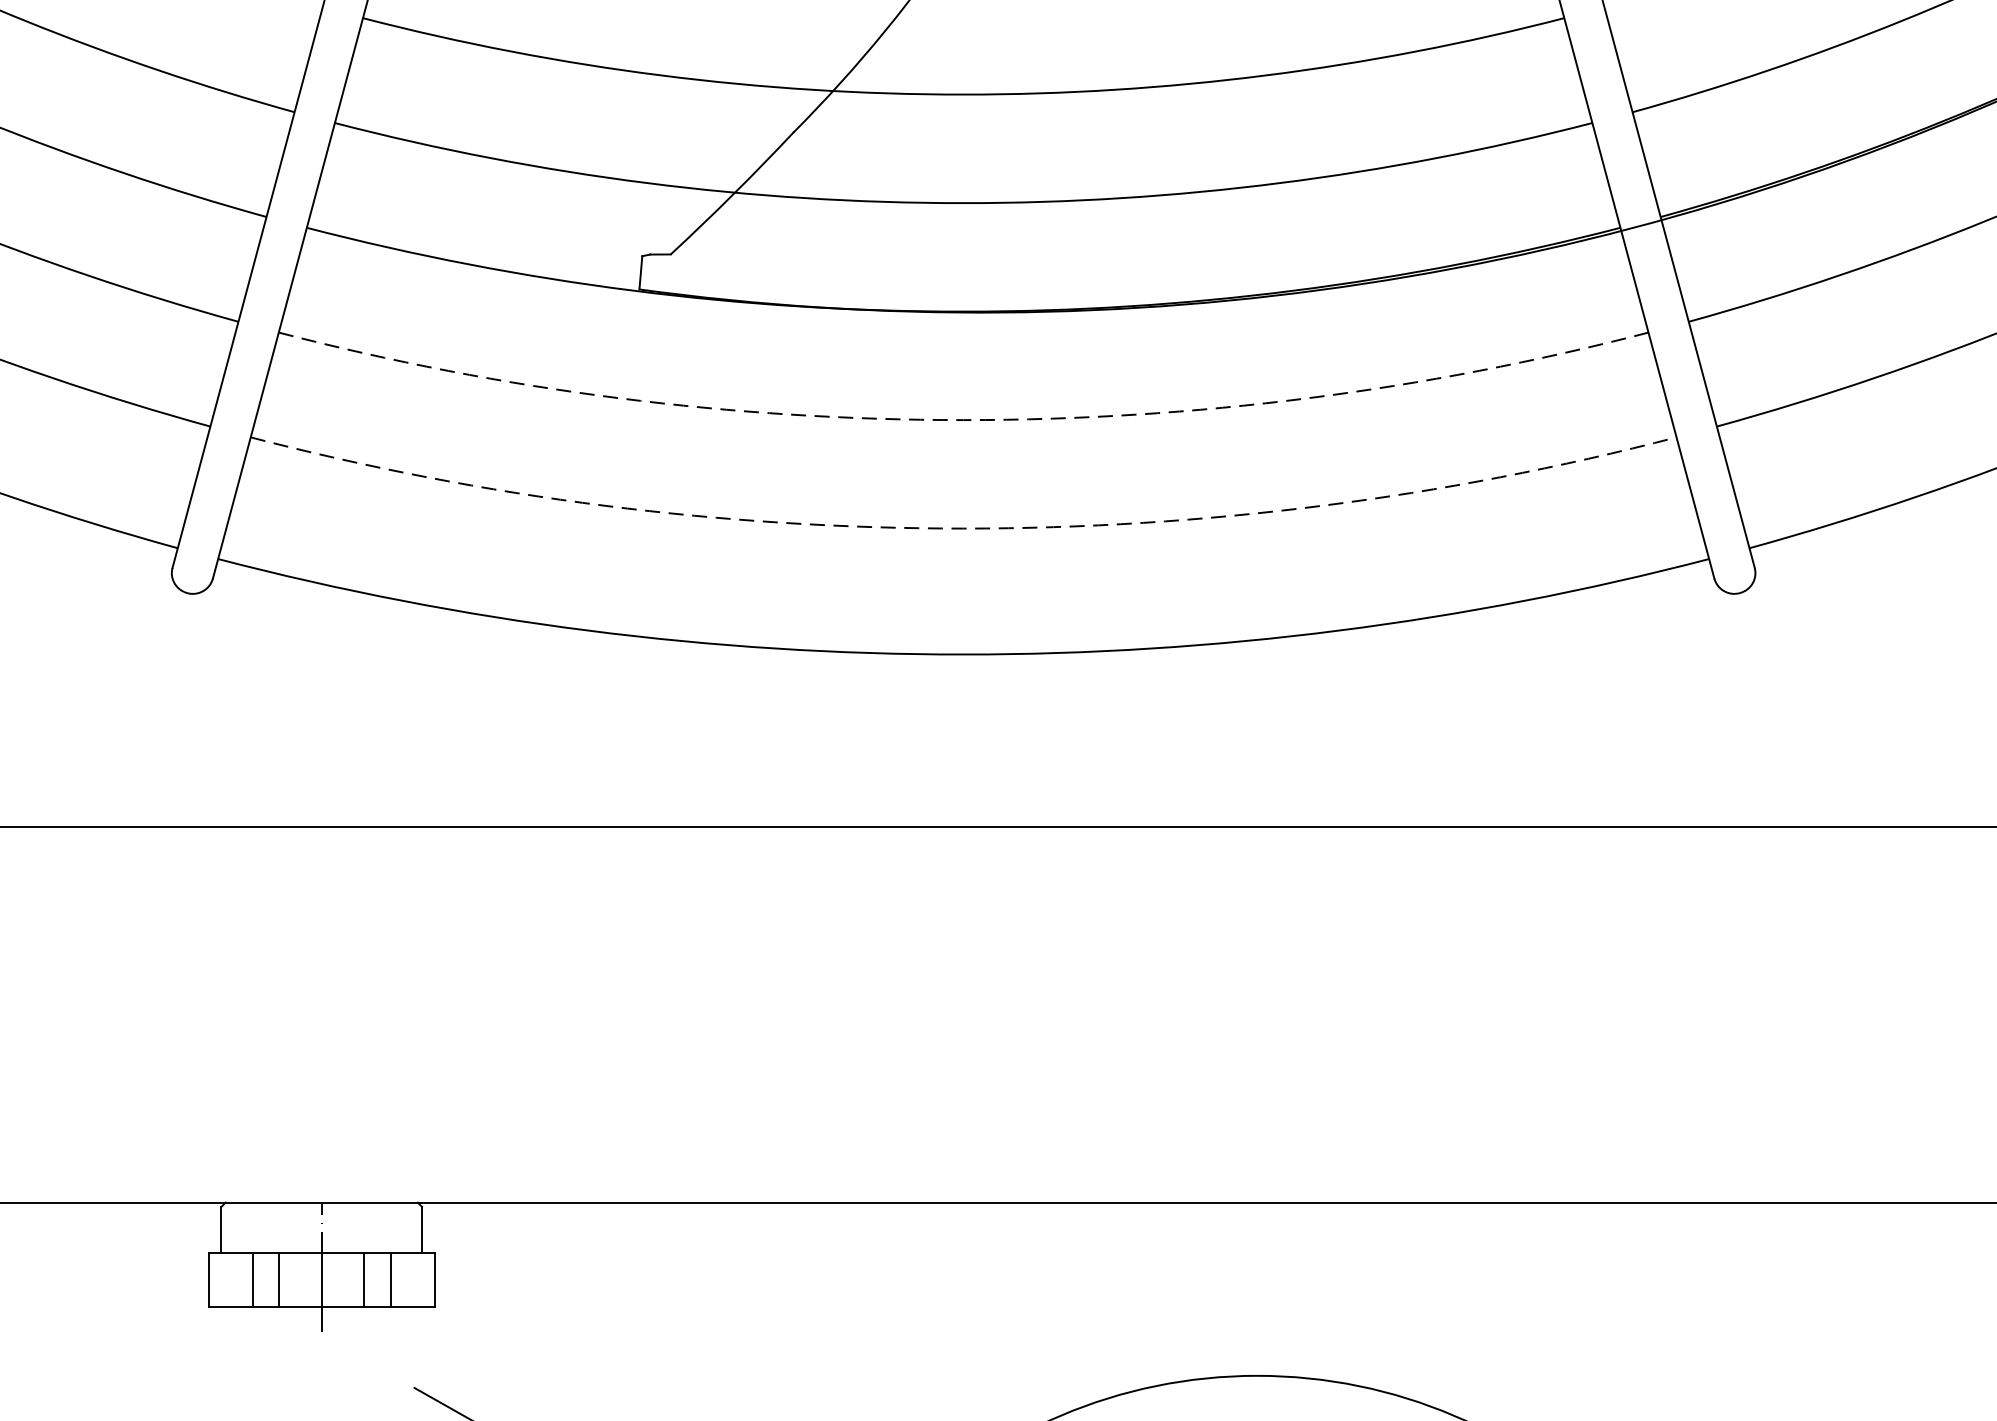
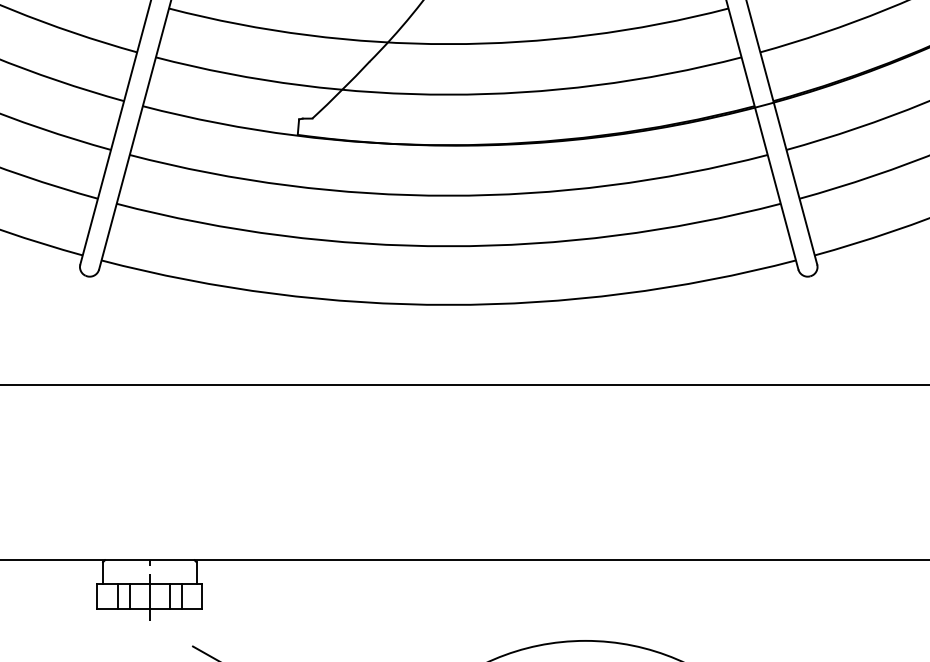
arc: (963, 419) -> (448, 195), dashed -> solid
arc: (963, 529) -> (448, 246), dashed -> solid

